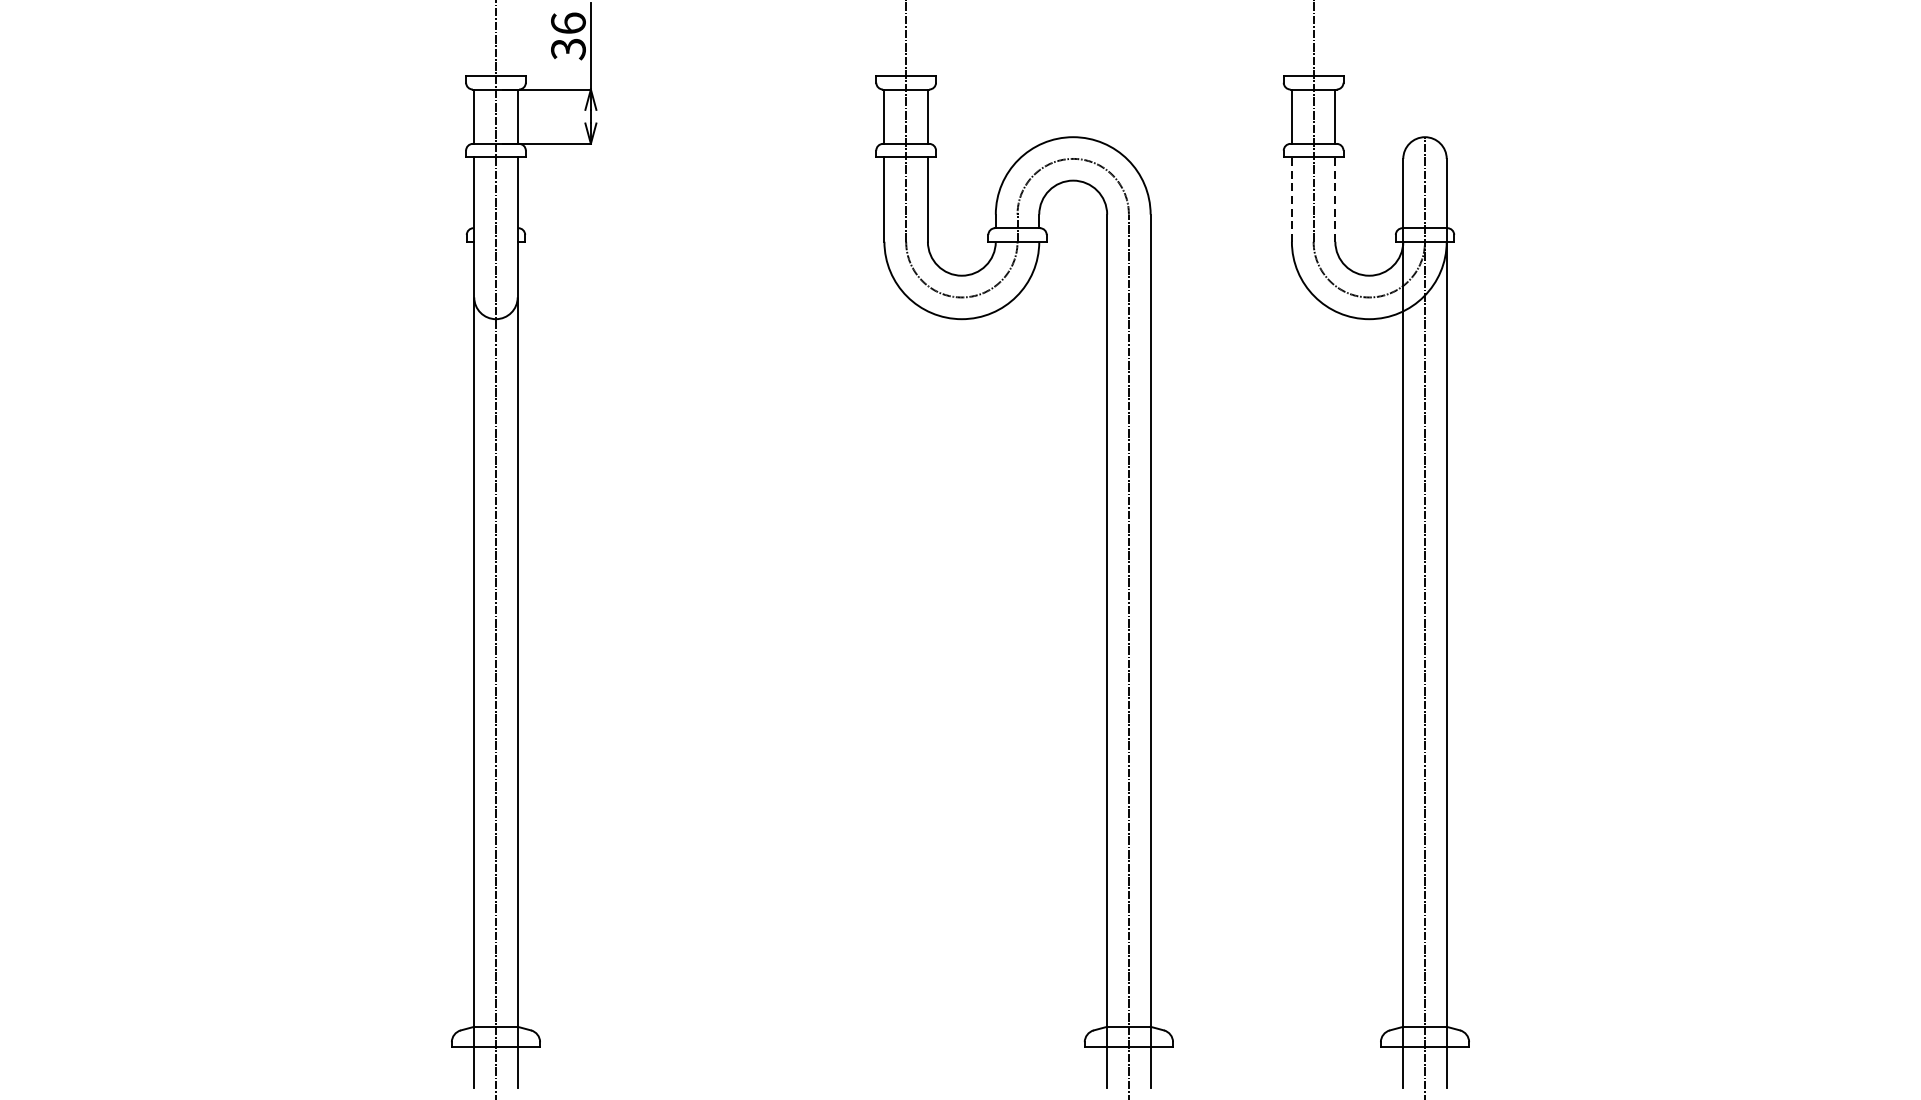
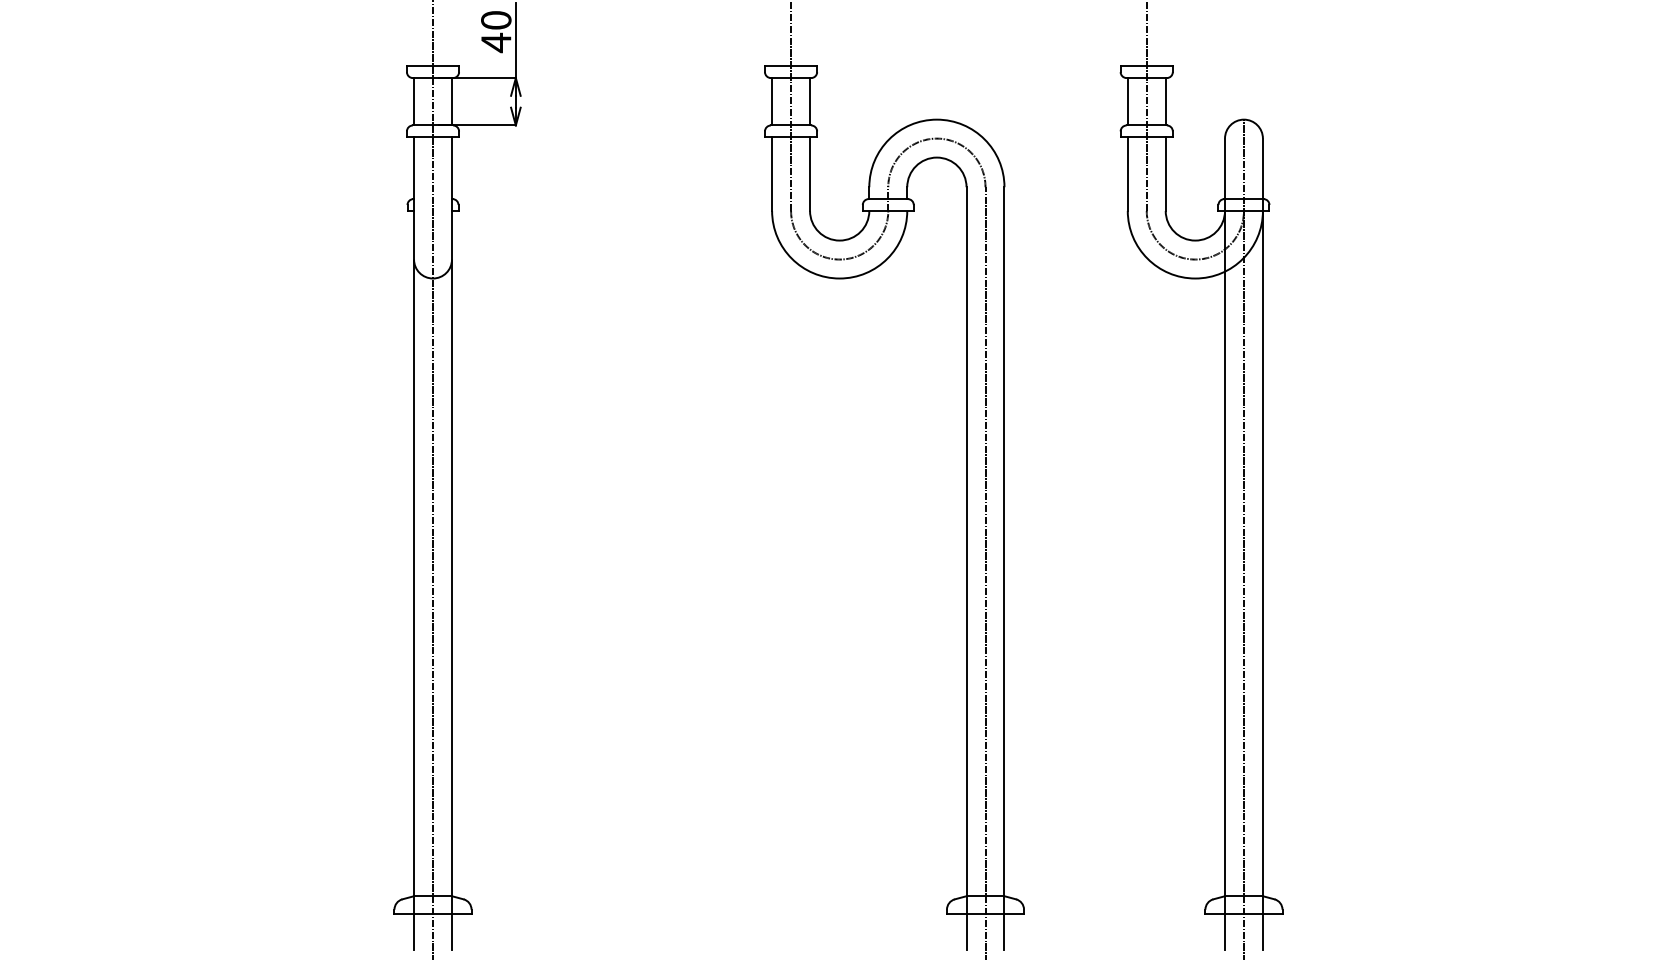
text: (568, 36) -> (496, 31), 36 -> 40
line: (1291, 200) -> (1127, 174), dashed -> solid
line: (1335, 200) -> (1165, 174), dashed -> solid

